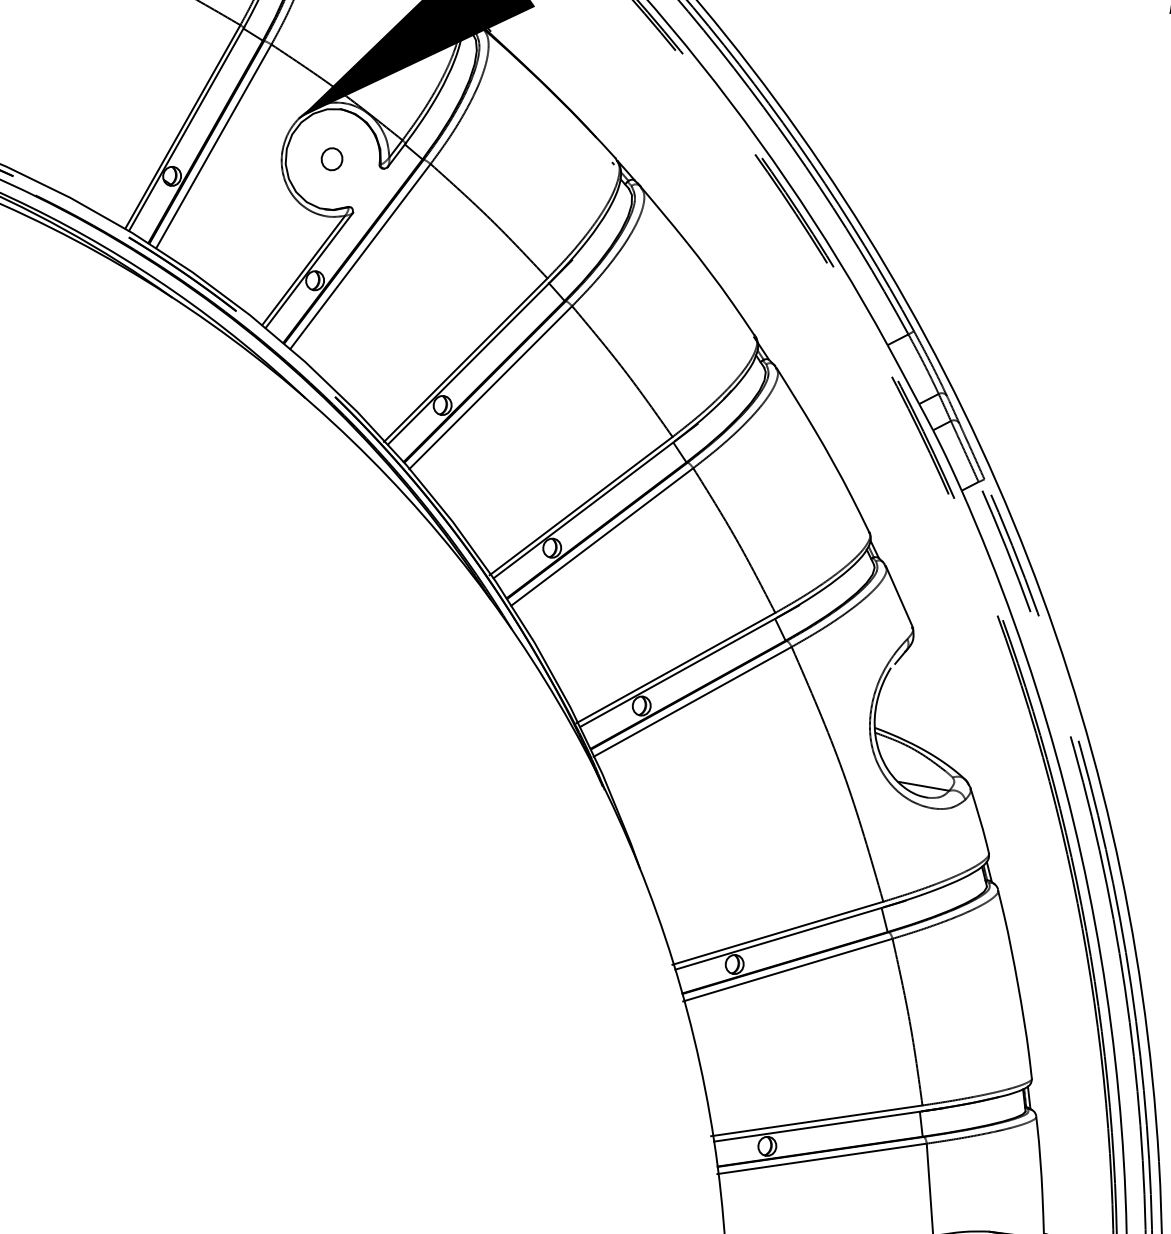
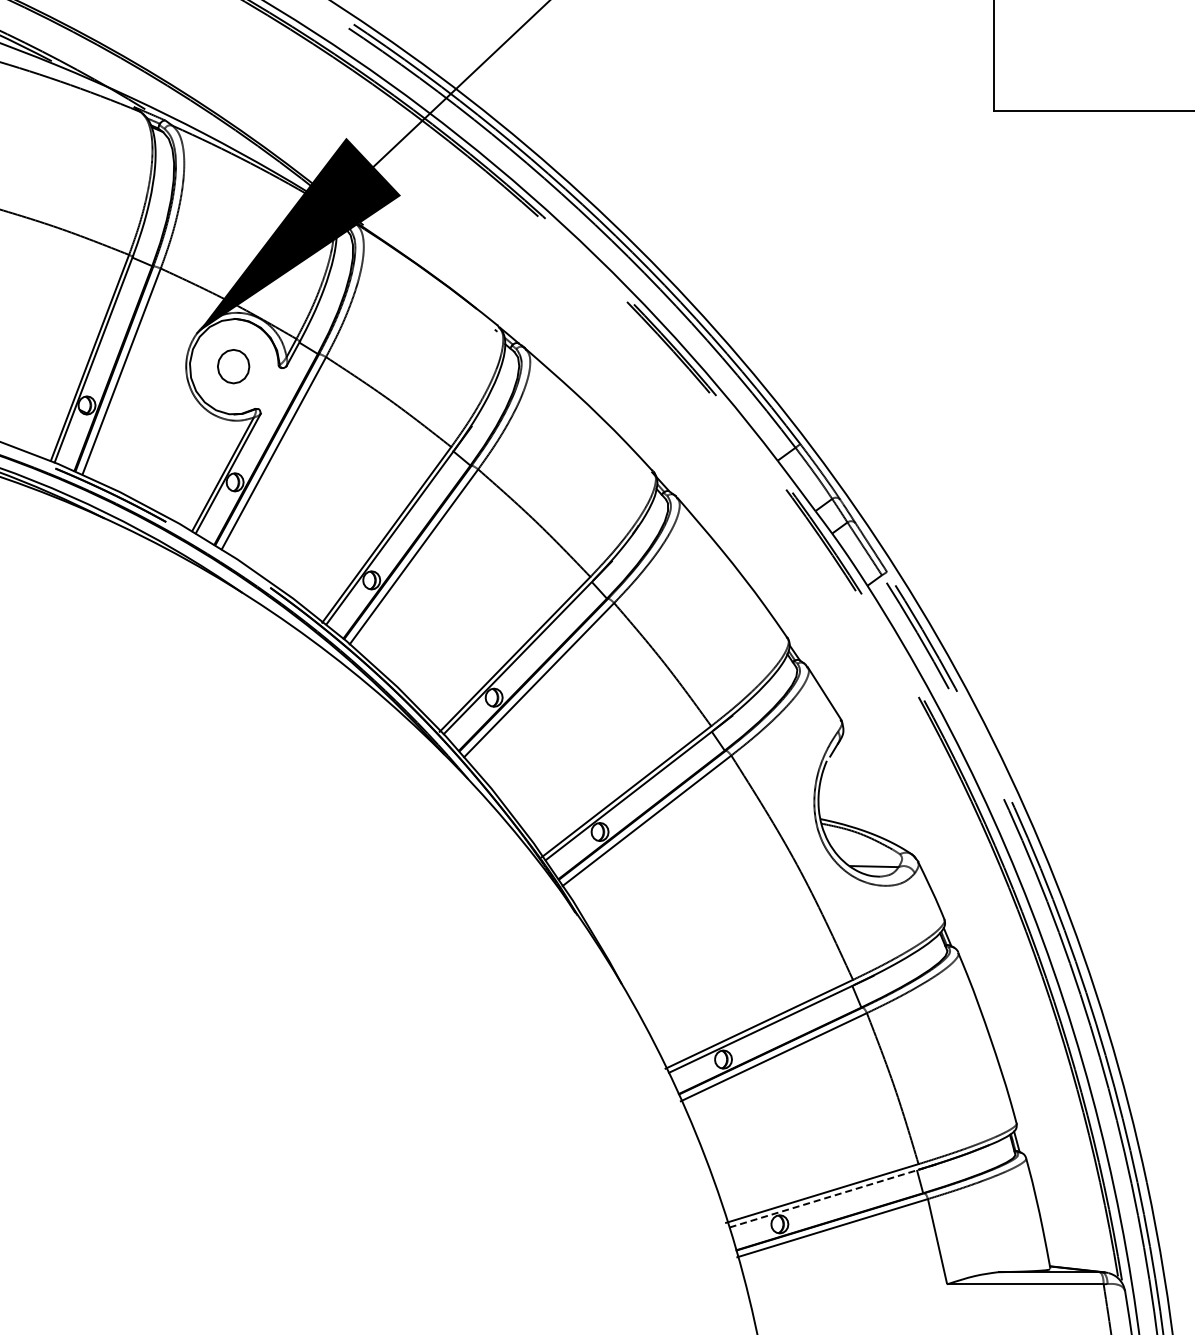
part: (332, 158) -> (233, 366), size x1.6
line: (829, 1124) -> (834, 1195), solid -> dashed

